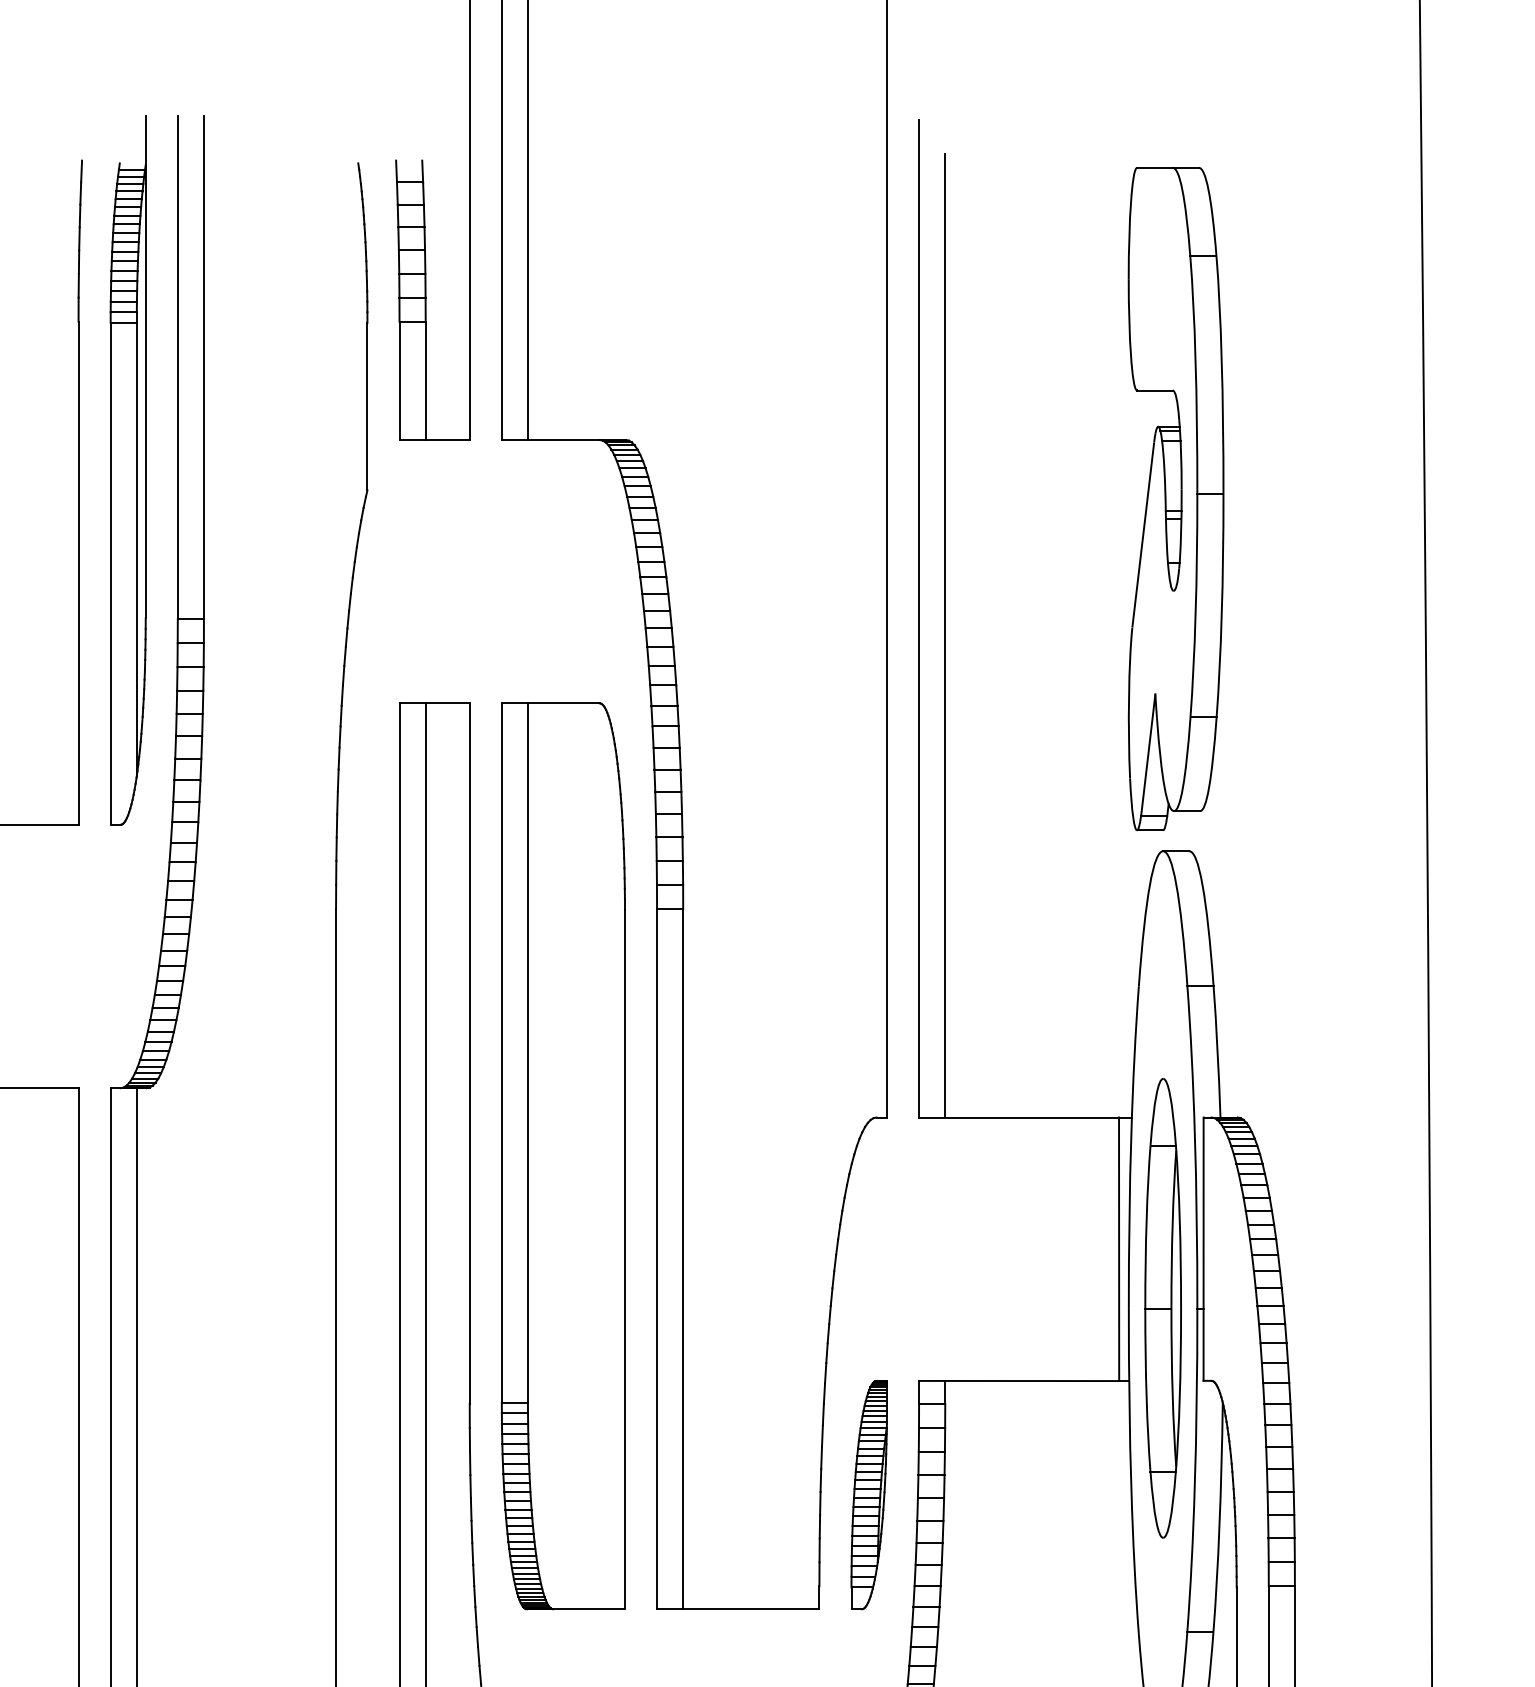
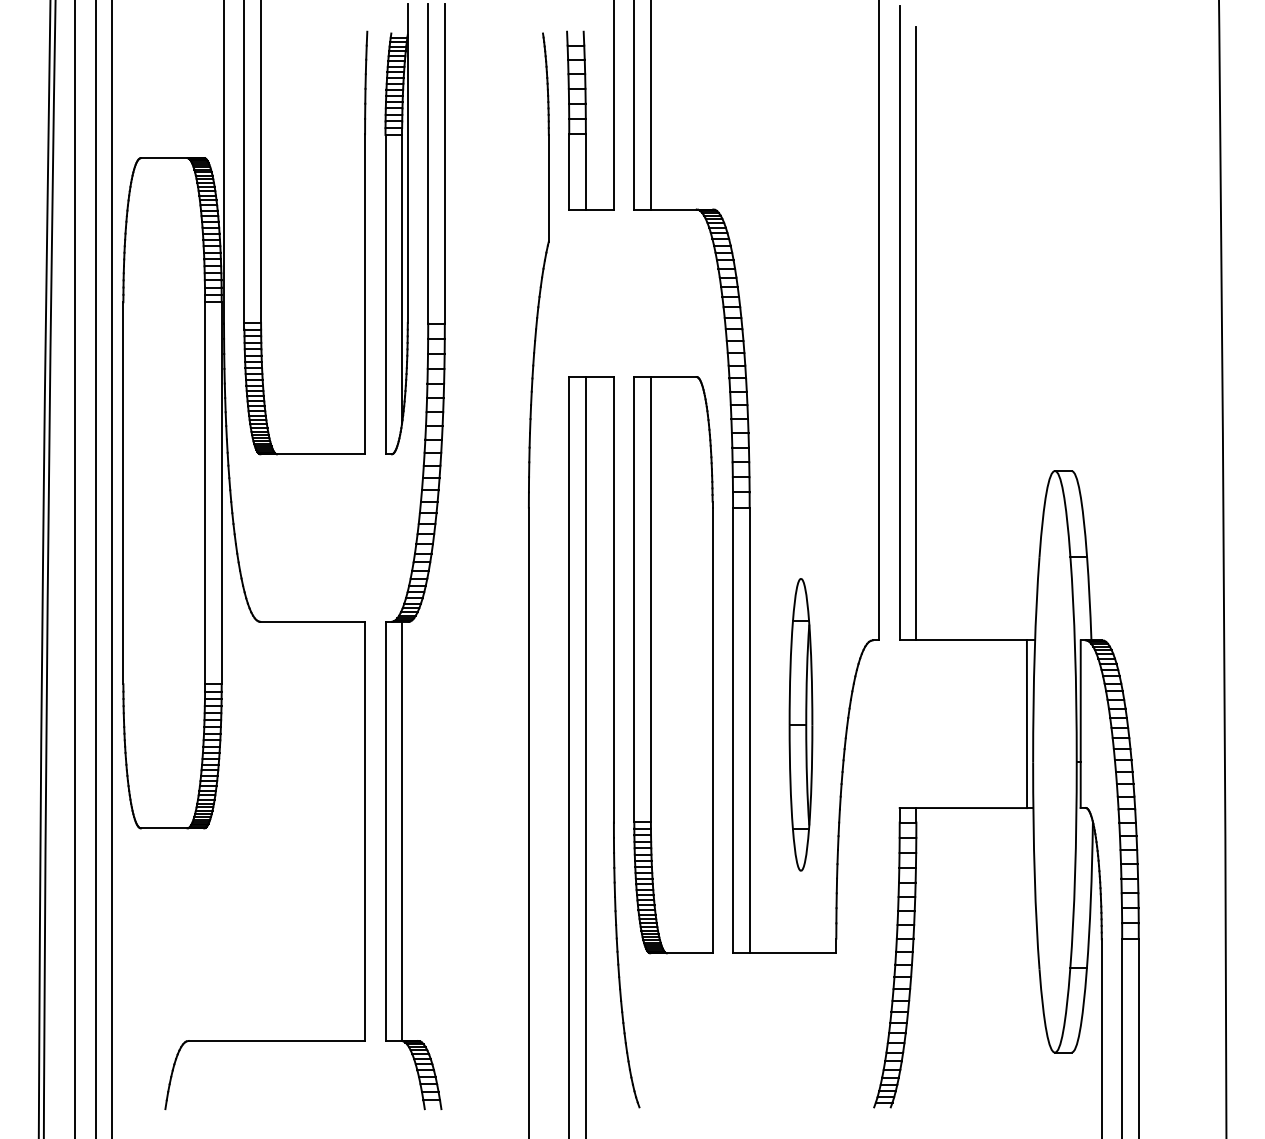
part: (1176, 498) -> (1063, 246), removed
part: (1162, 1307) -> (800, 724), moved
part: (868, 1494) -> (867, 880), removed

